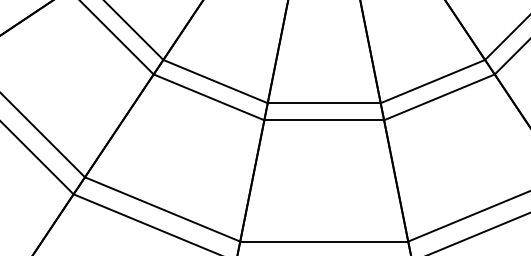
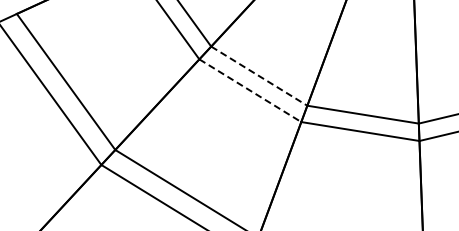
line: (216, 81) -> (260, 76), solid -> dashed
line: (209, 97) -> (250, 90), solid -> dashed

